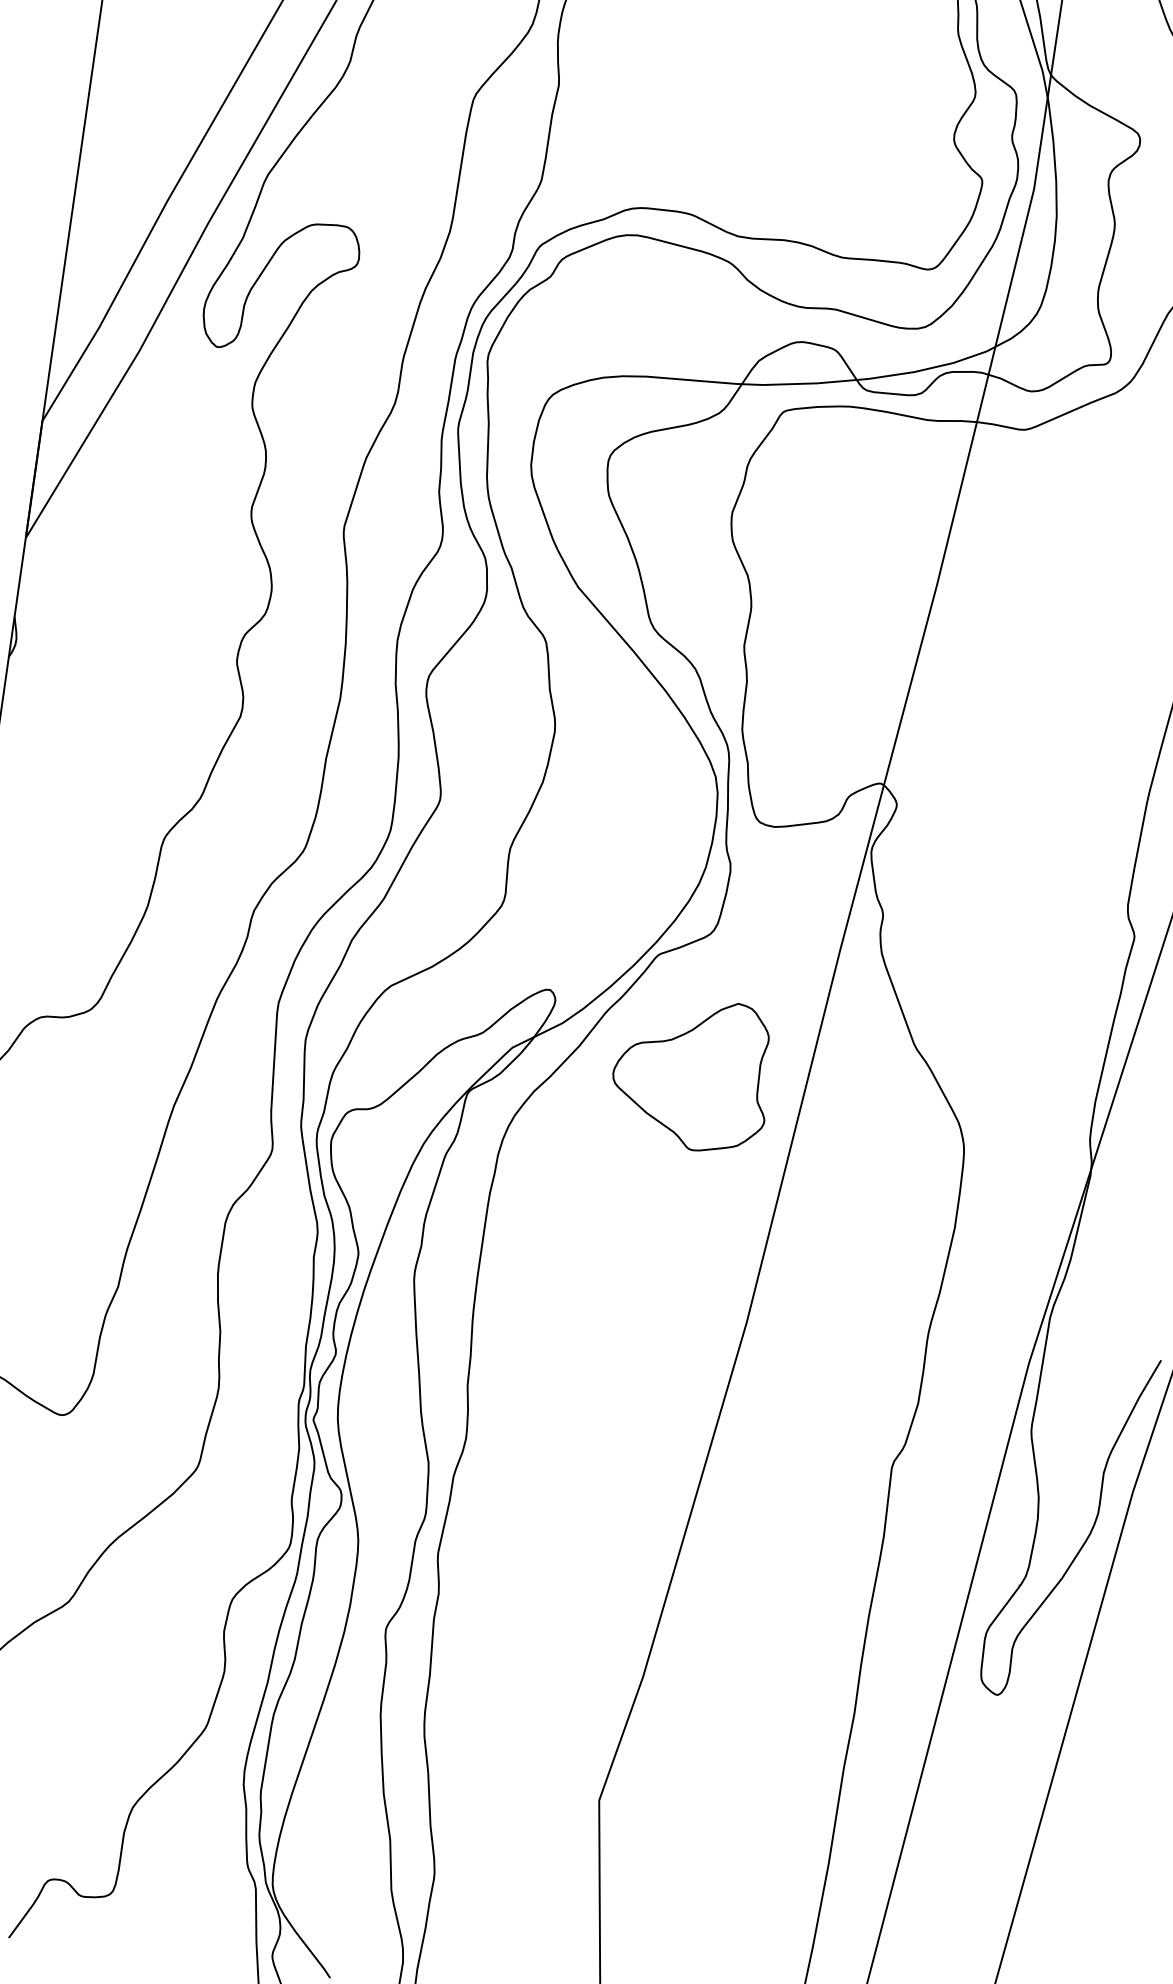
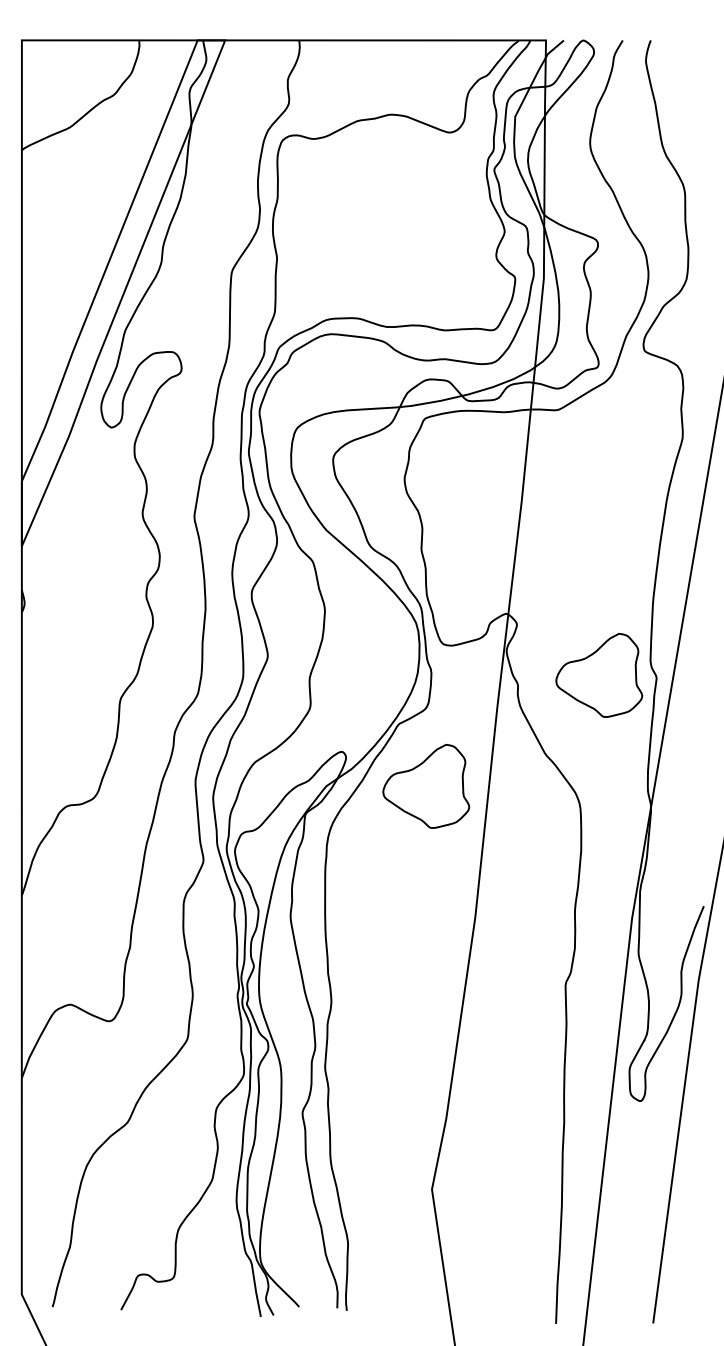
part: (1032, 918) -> (599, 675), added

